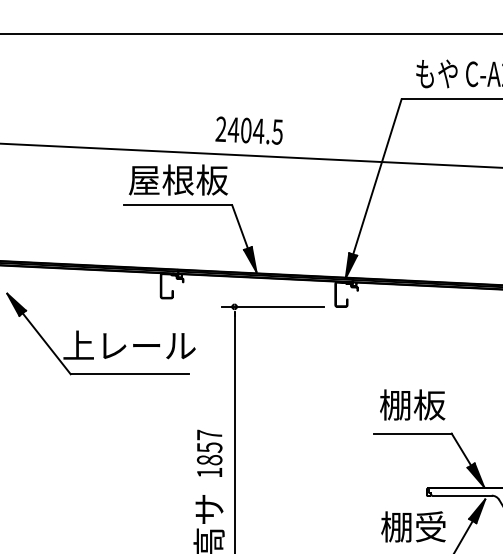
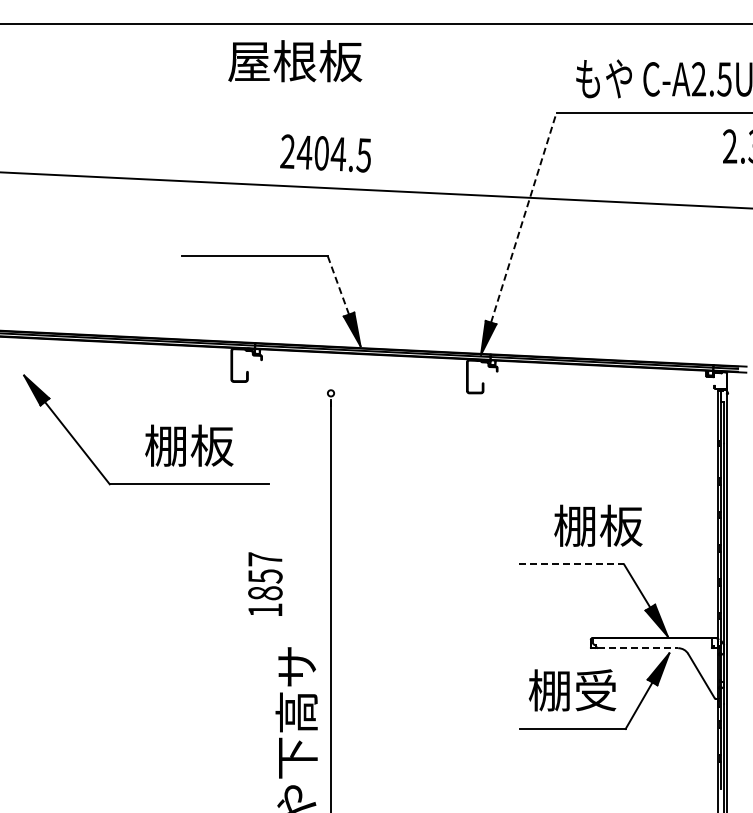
text: (249, 130) -> (325, 153), moved
line: (377, 176) -> (523, 217), solid -> dashed
text: (178, 180) -> (295, 61), moved
line: (240, 226) -> (338, 285), solid -> dashed
line: (272, 306) -> (382, 393), removed
text: (129, 345) -> (189, 445), 上レール -> 棚板
text: (412, 404) -> (598, 525), moved
line: (412, 433) -> (571, 564), solid -> dashed
text: (209, 452) -> (265, 583), moved
line: (462, 495) -> (638, 648), solid -> dashed

